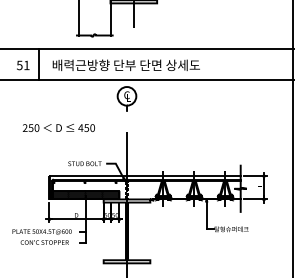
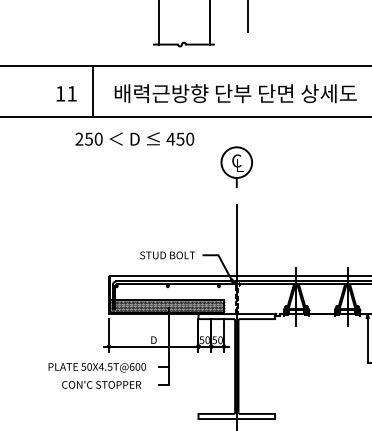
text: (19, 65) -> (60, 93), 51 -> 11
part: (126, 98) -> (235, 166), moved
text: (58, 127) -> (134, 138), moved

